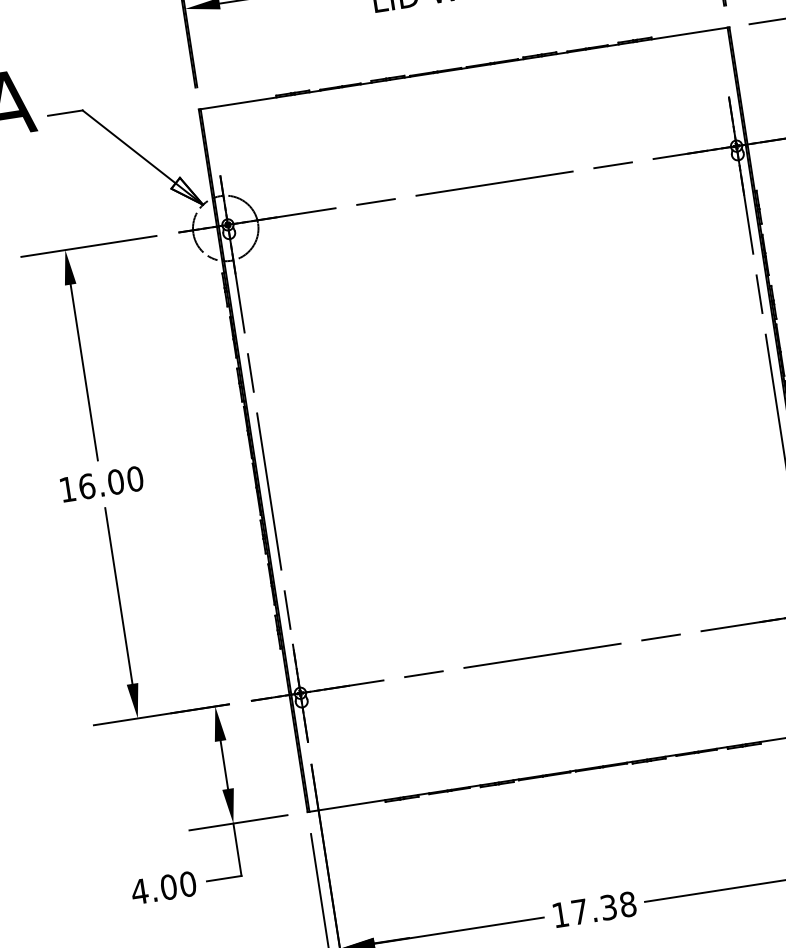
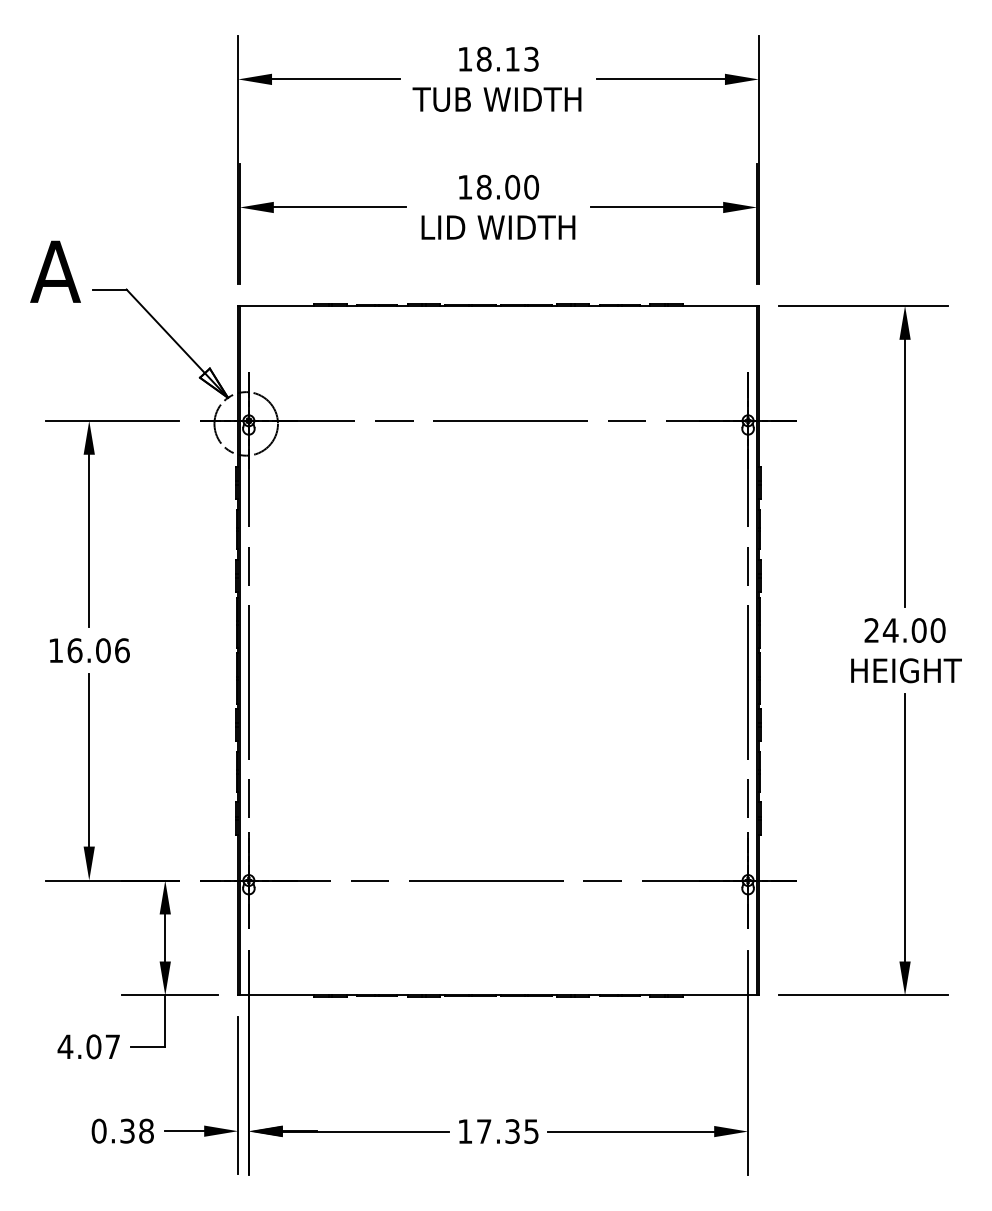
text: (135, 478) -> (122, 650), 16.00 -> 16.06
text: (187, 883) -> (112, 1046), 4.00 -> 4.07
text: (628, 904) -> (531, 1131), 17.38 -> 17.35

